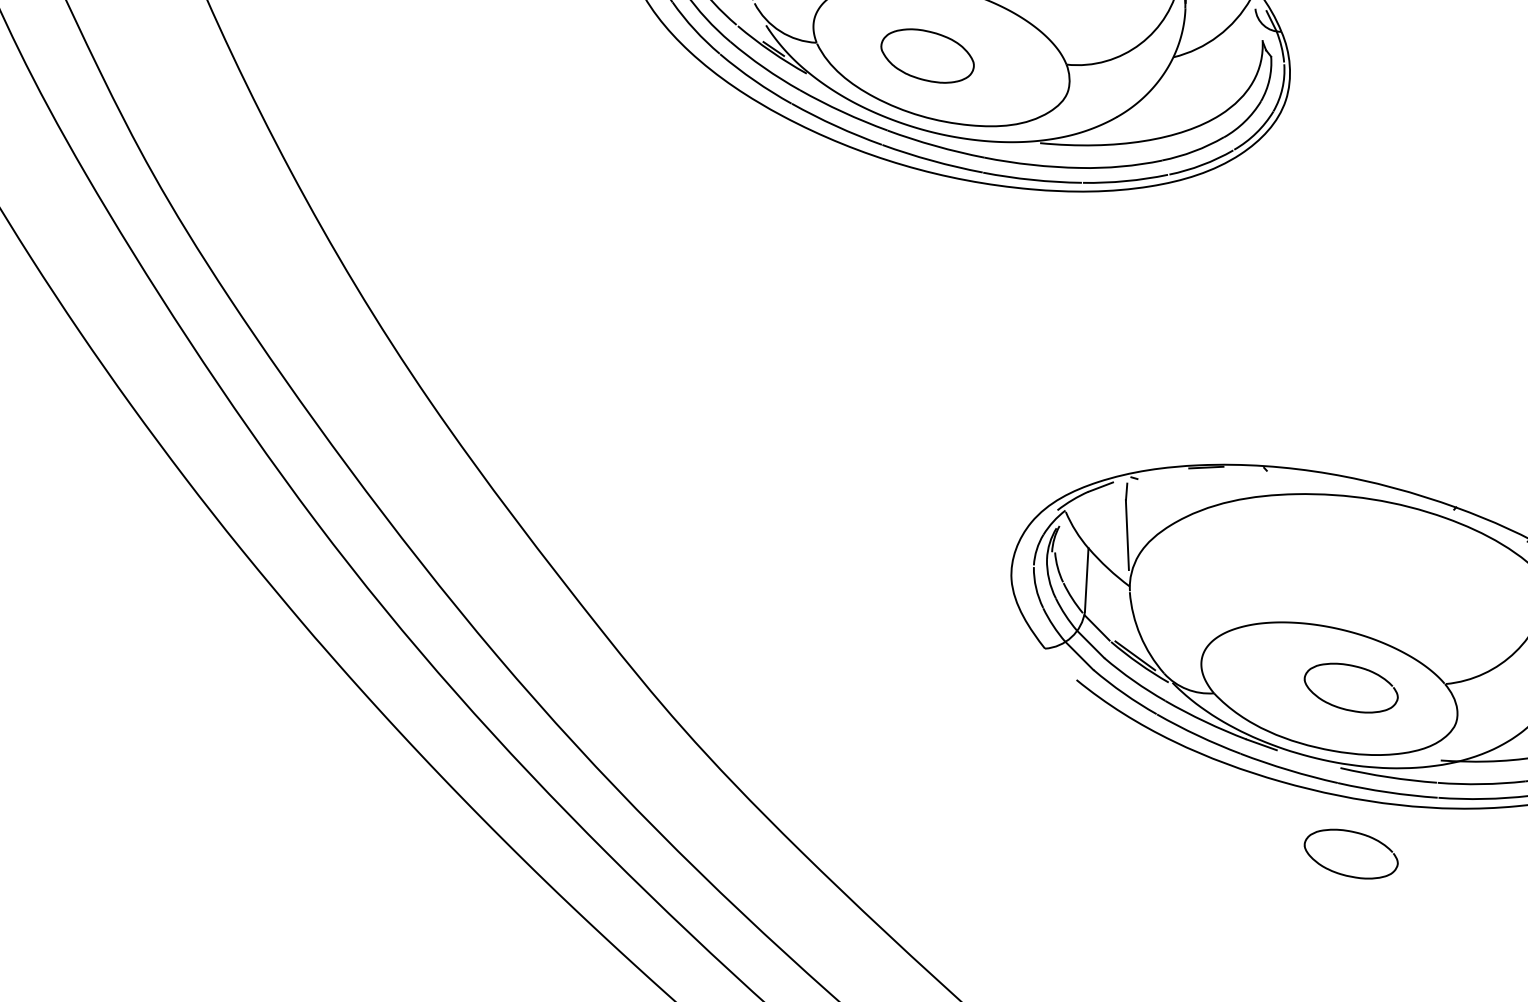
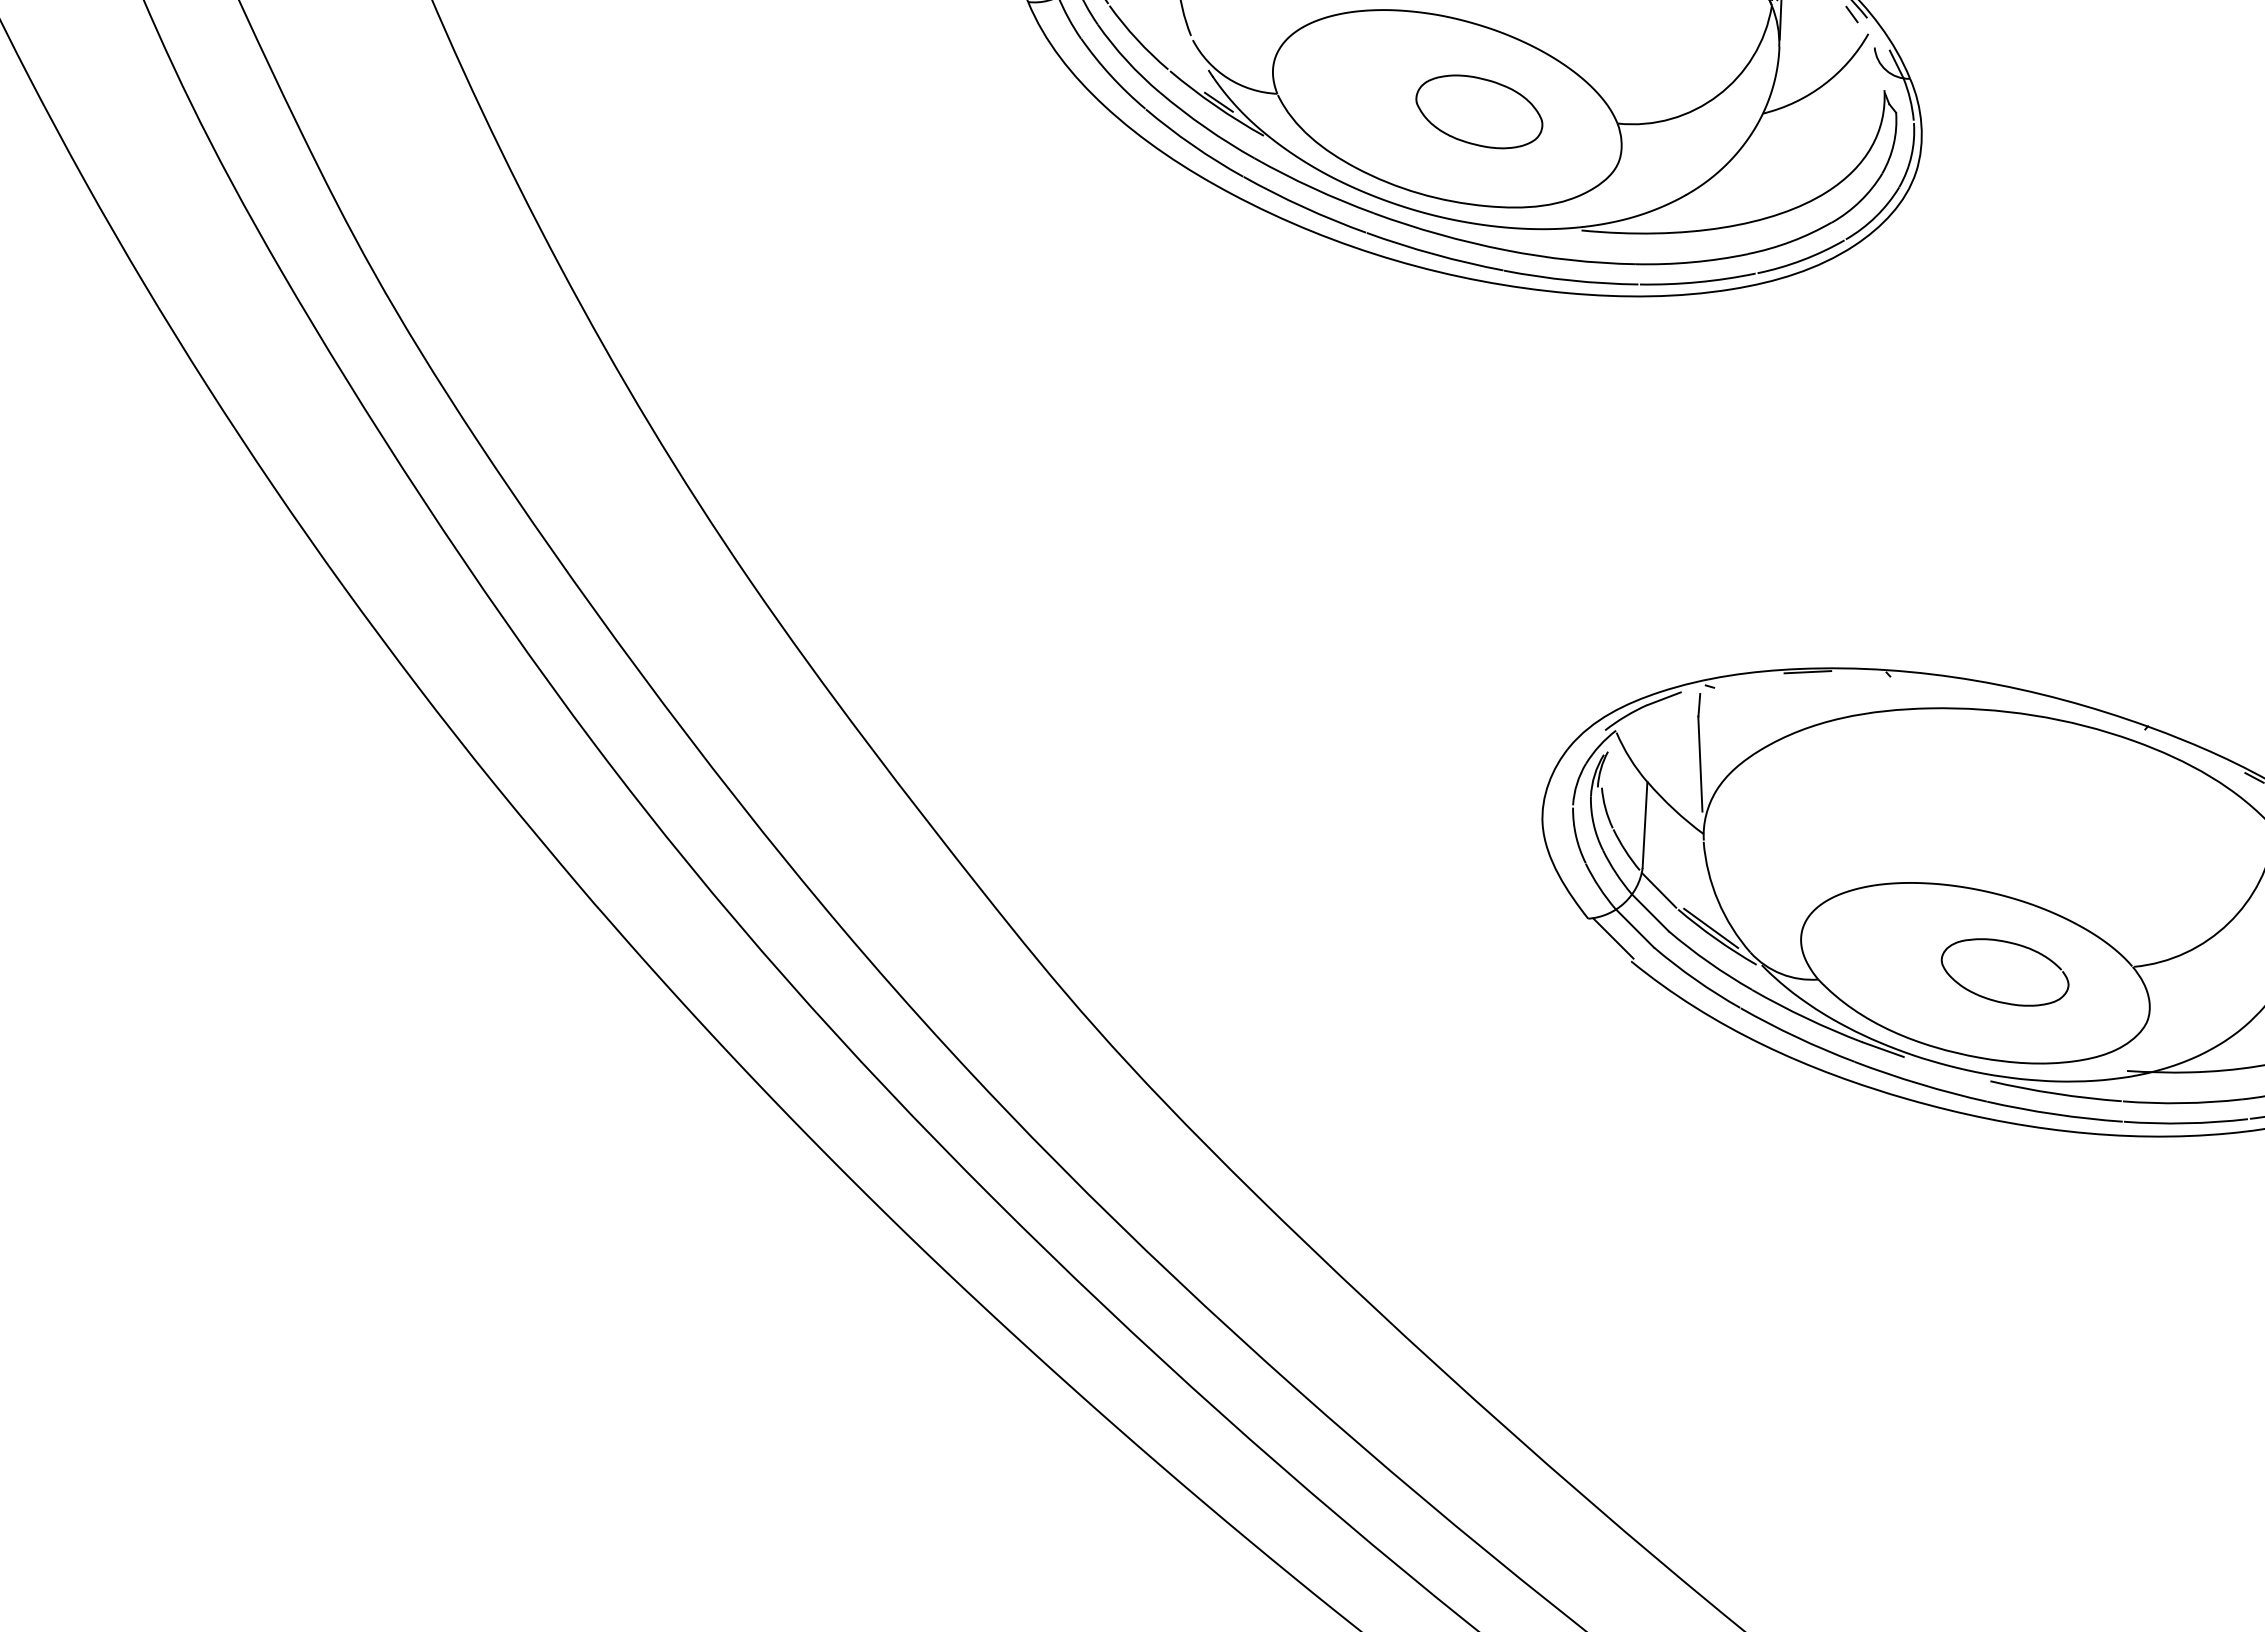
part: (927, 55) -> (1479, 111), moved
line: (1063, 663) -> (1613, 938), added
curve: (1343, 874) -> (1994, 1225), removed

